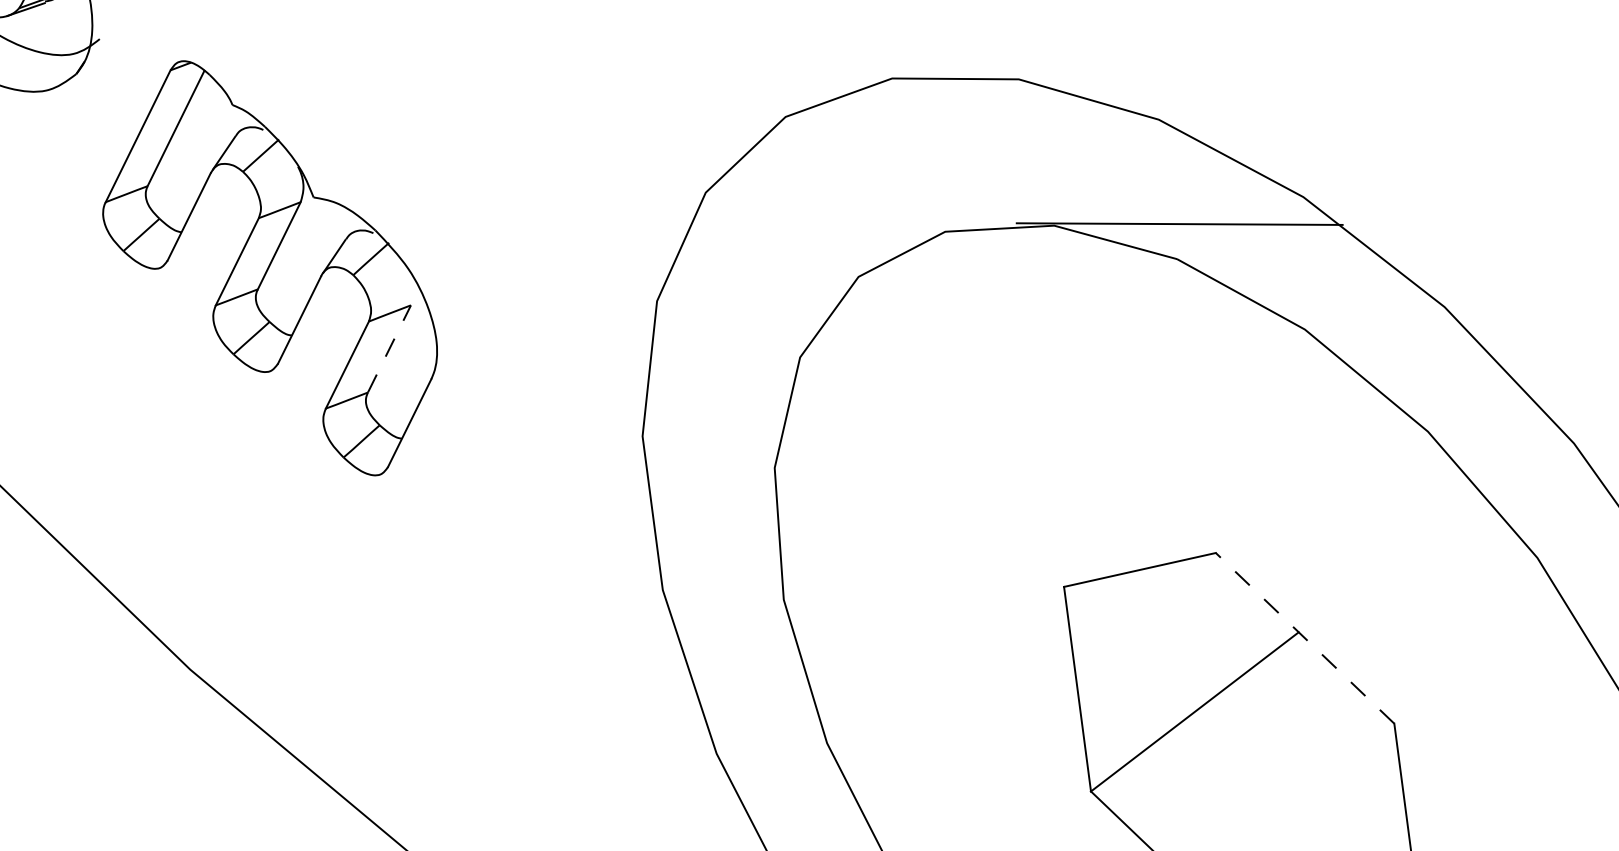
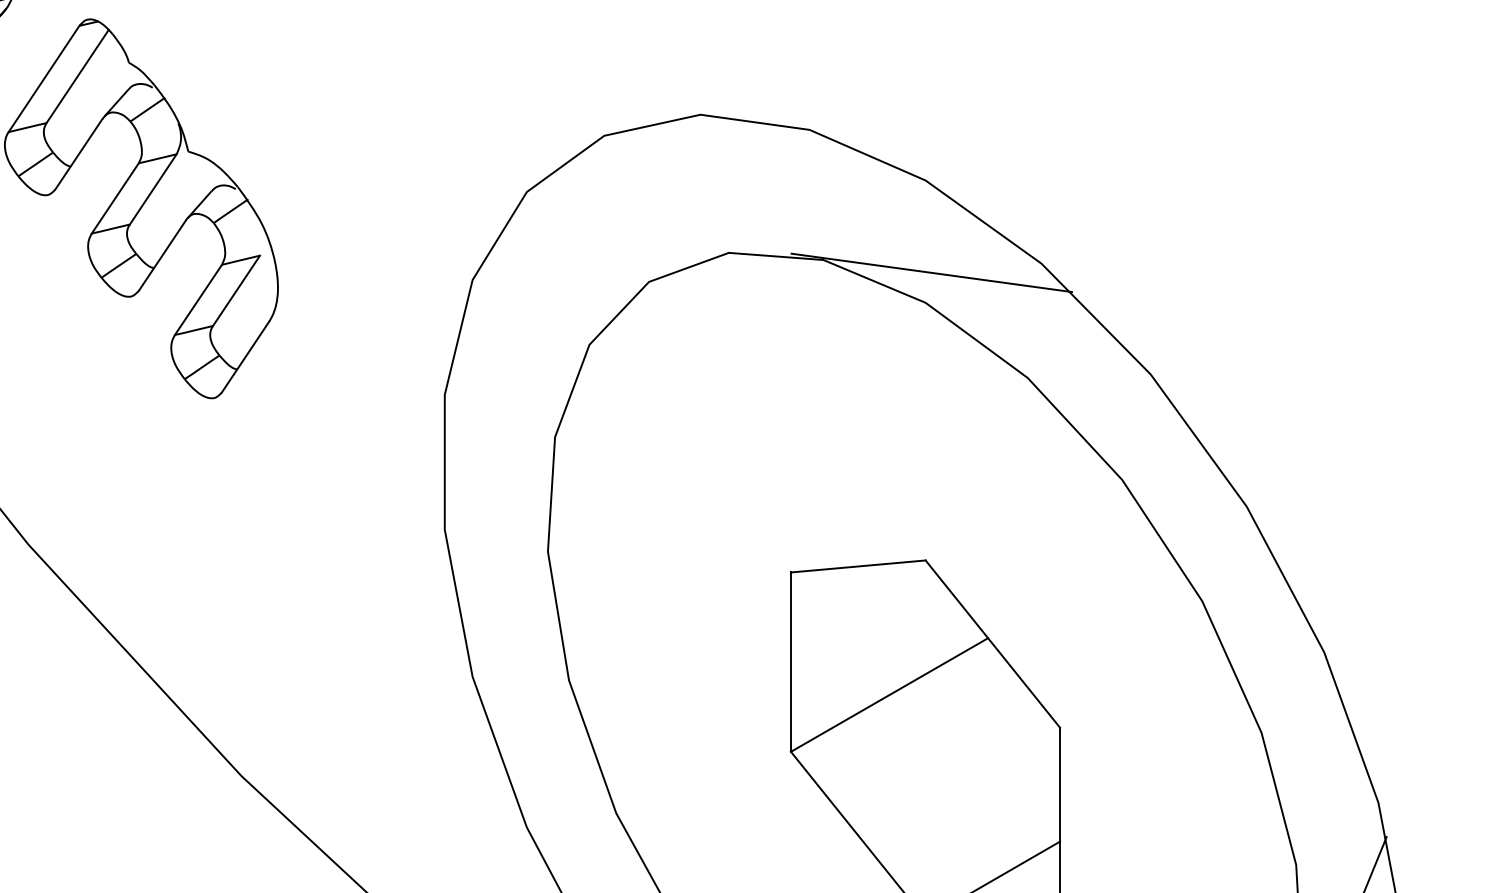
line: (389, 348) -> (236, 290), dashed -> solid
line: (1304, 637) -> (992, 643), dashed -> solid

